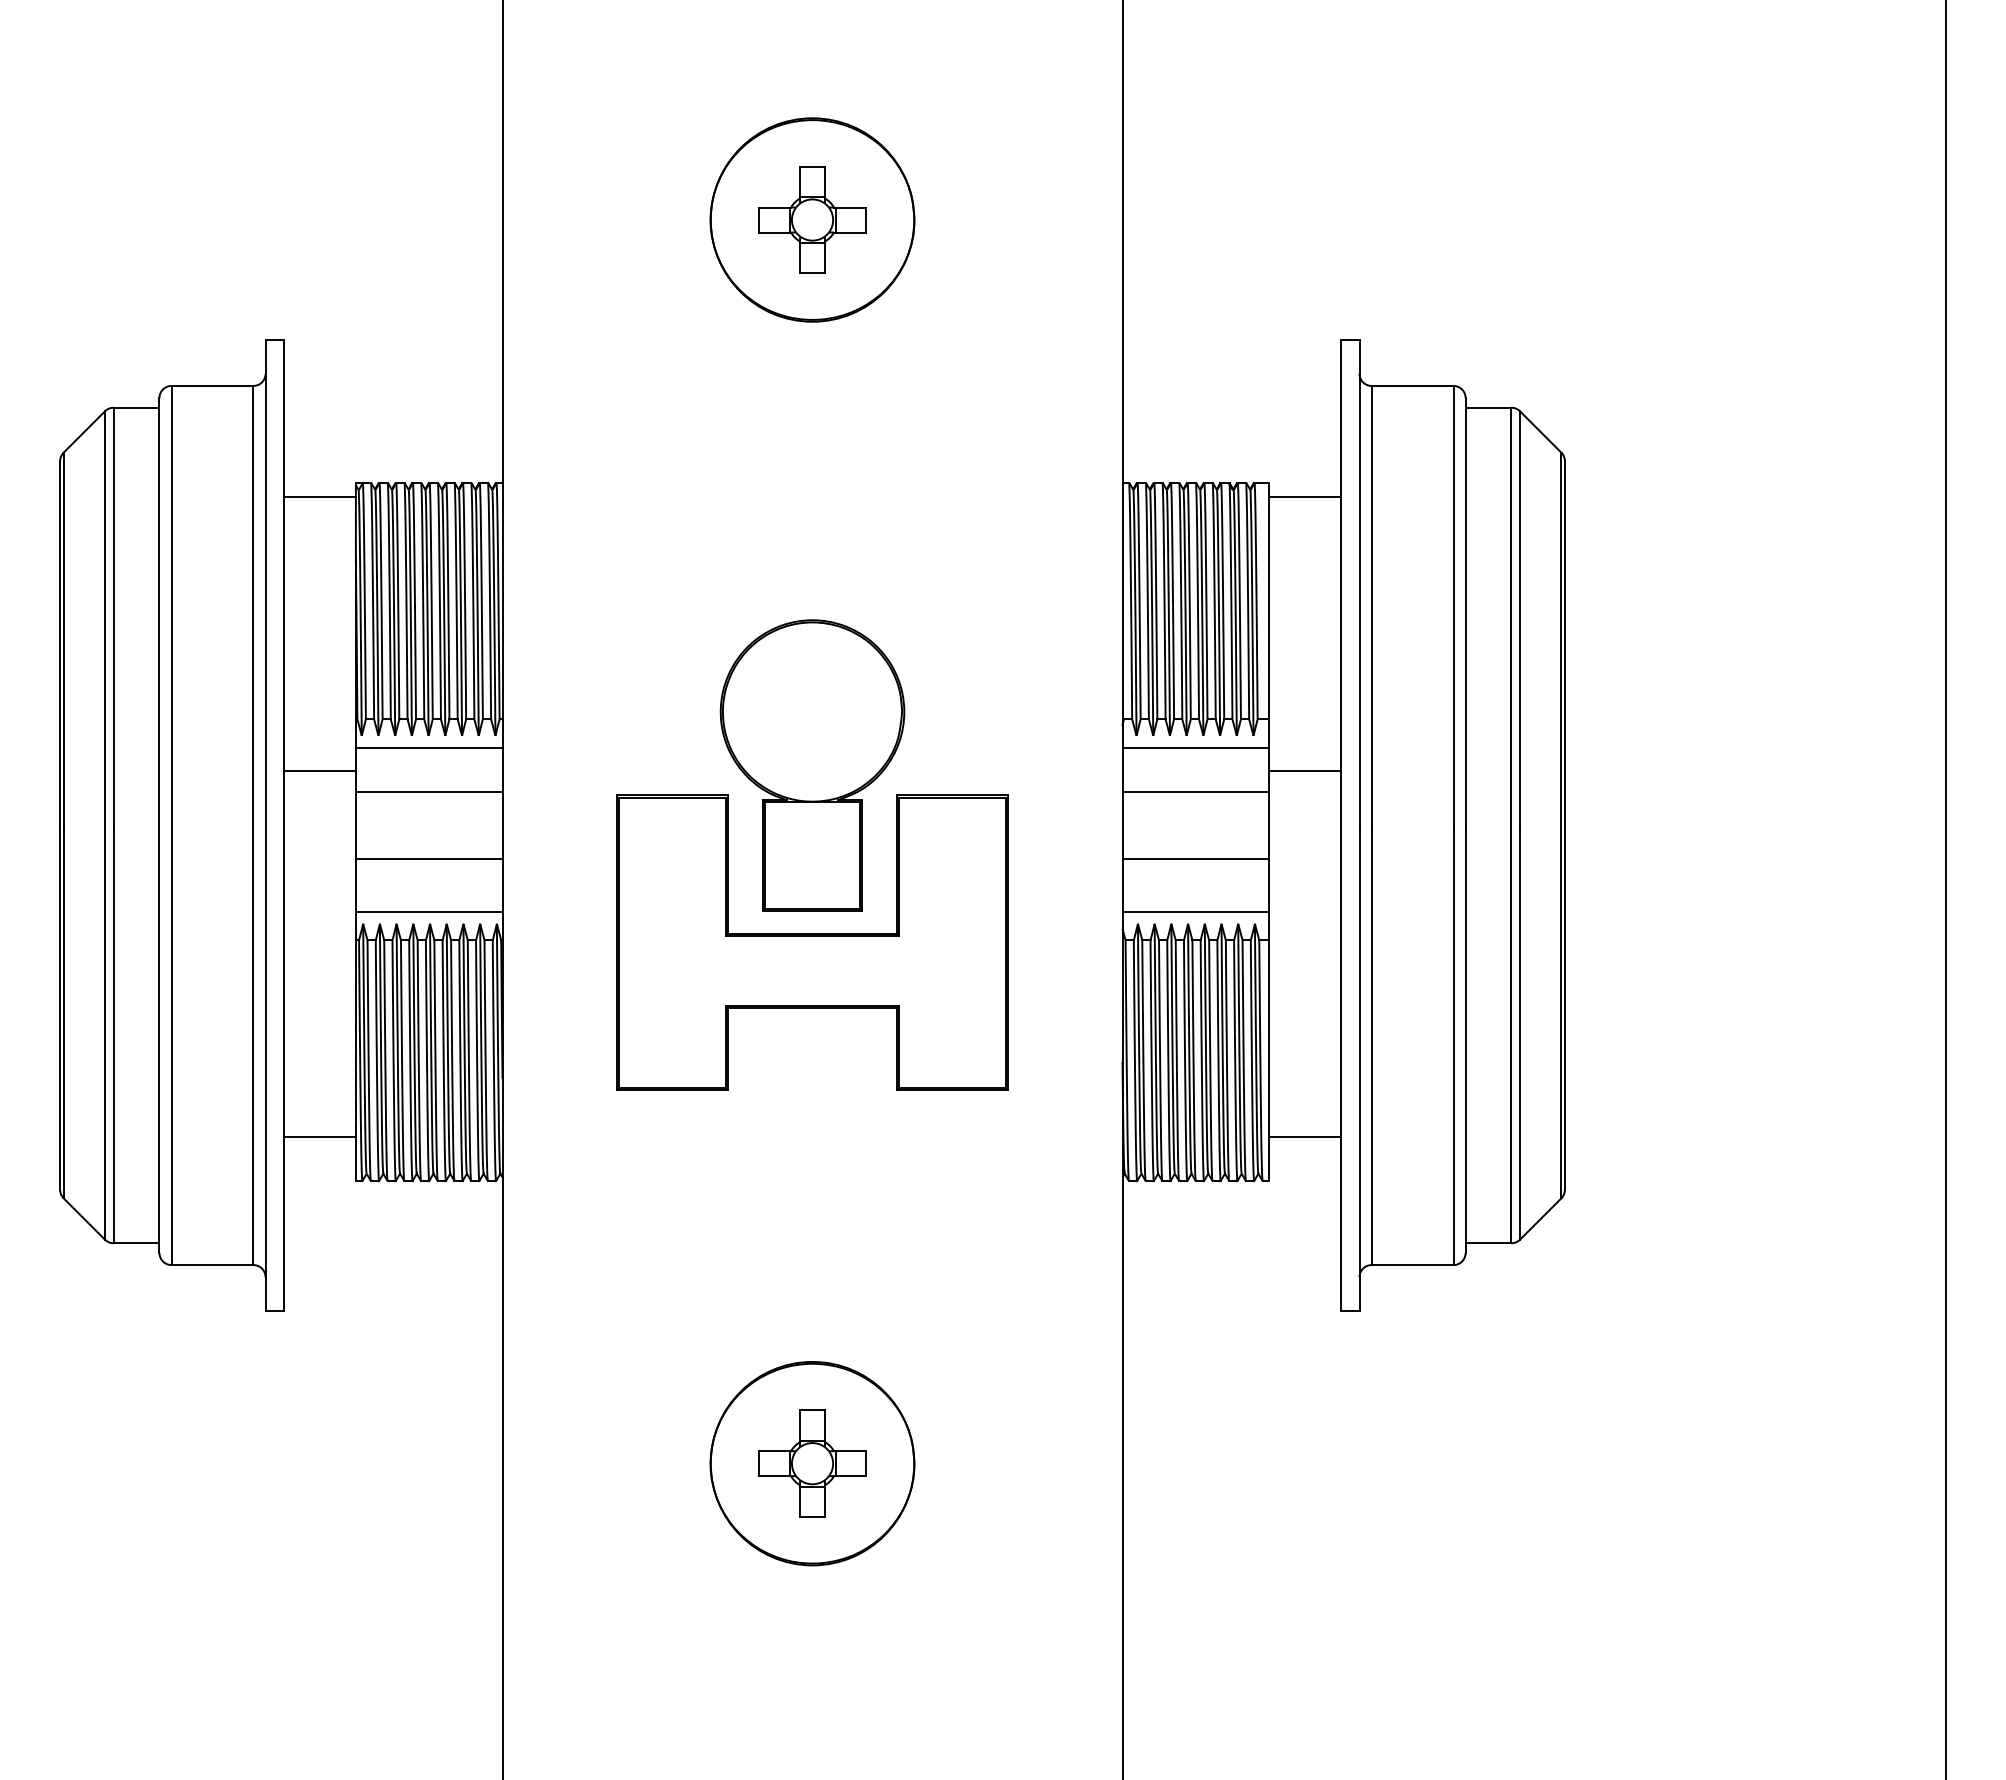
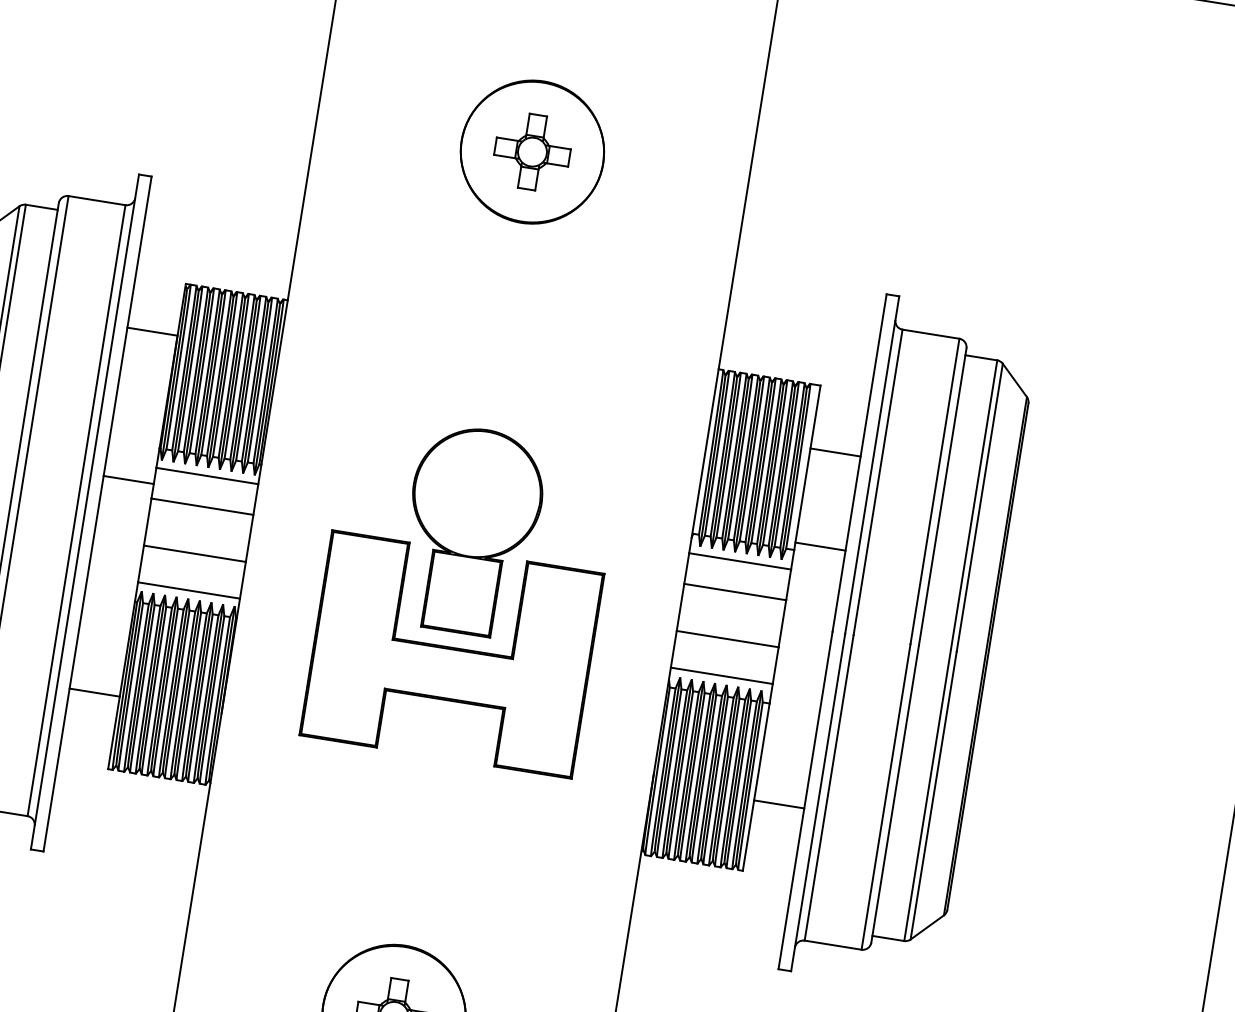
line: (319, 497) -> (152, 331), moved
line: (1305, 497) -> (835, 452), moved
line: (1305, 770) -> (820, 546), moved
line: (319, 1136) -> (94, 692), moved
line: (1305, 1136) -> (779, 804), moved

